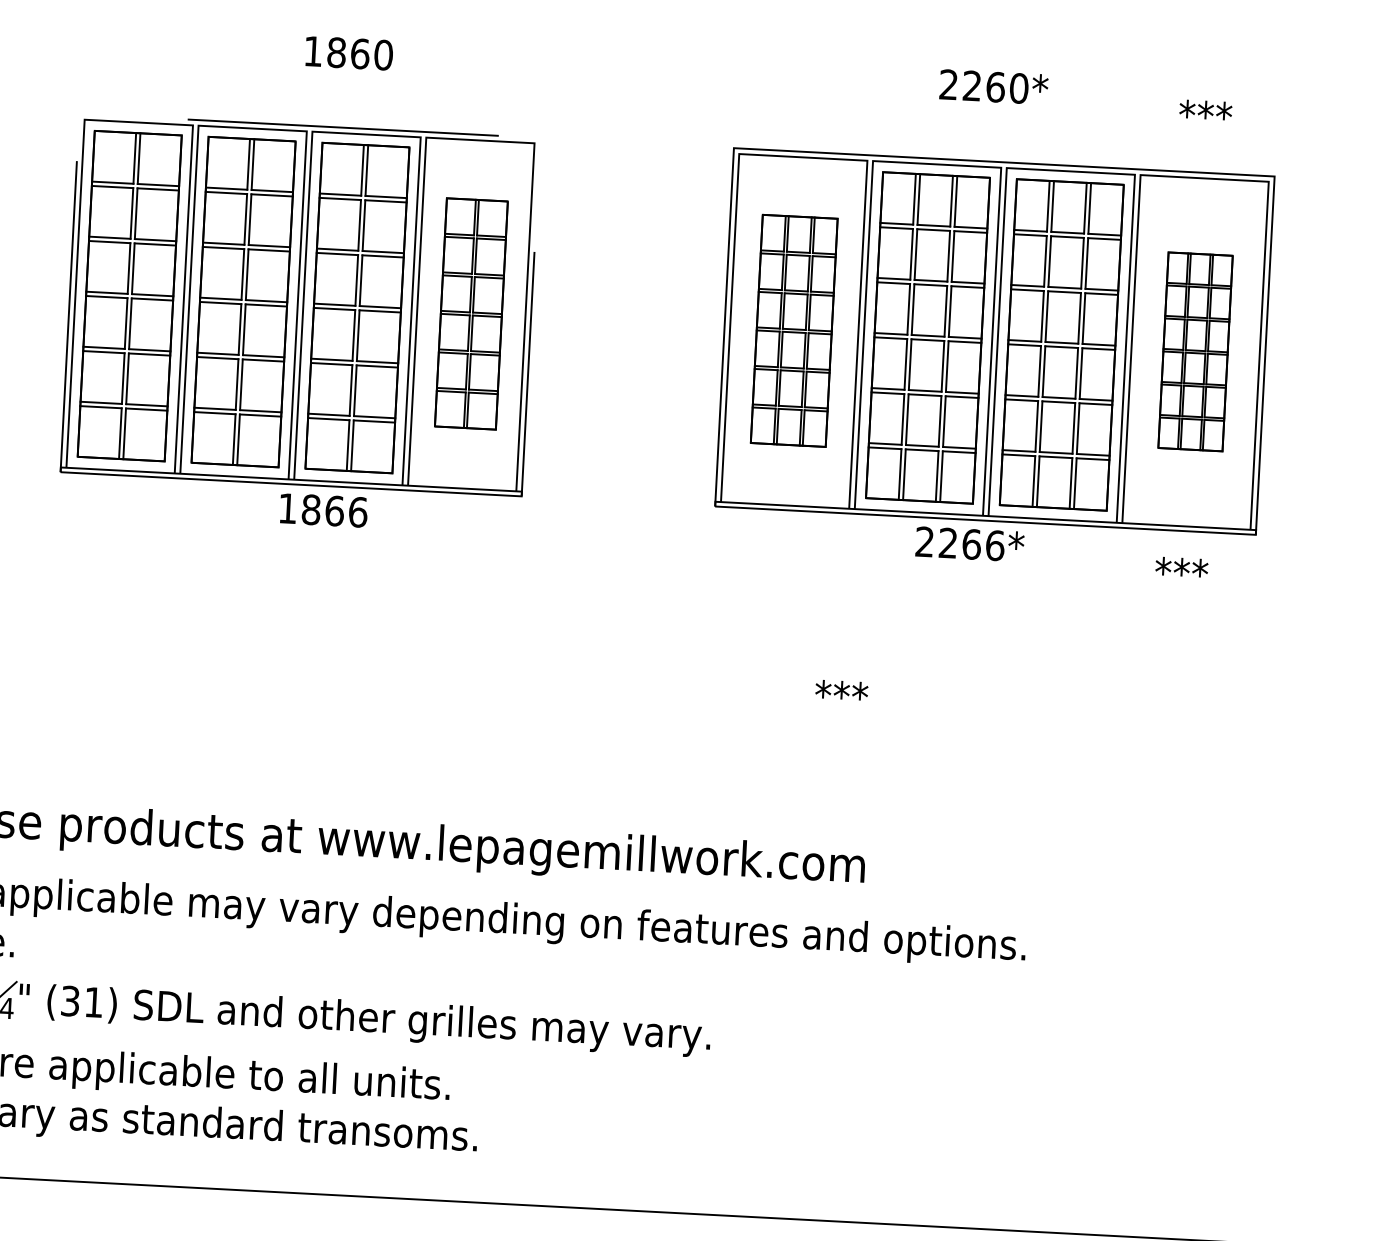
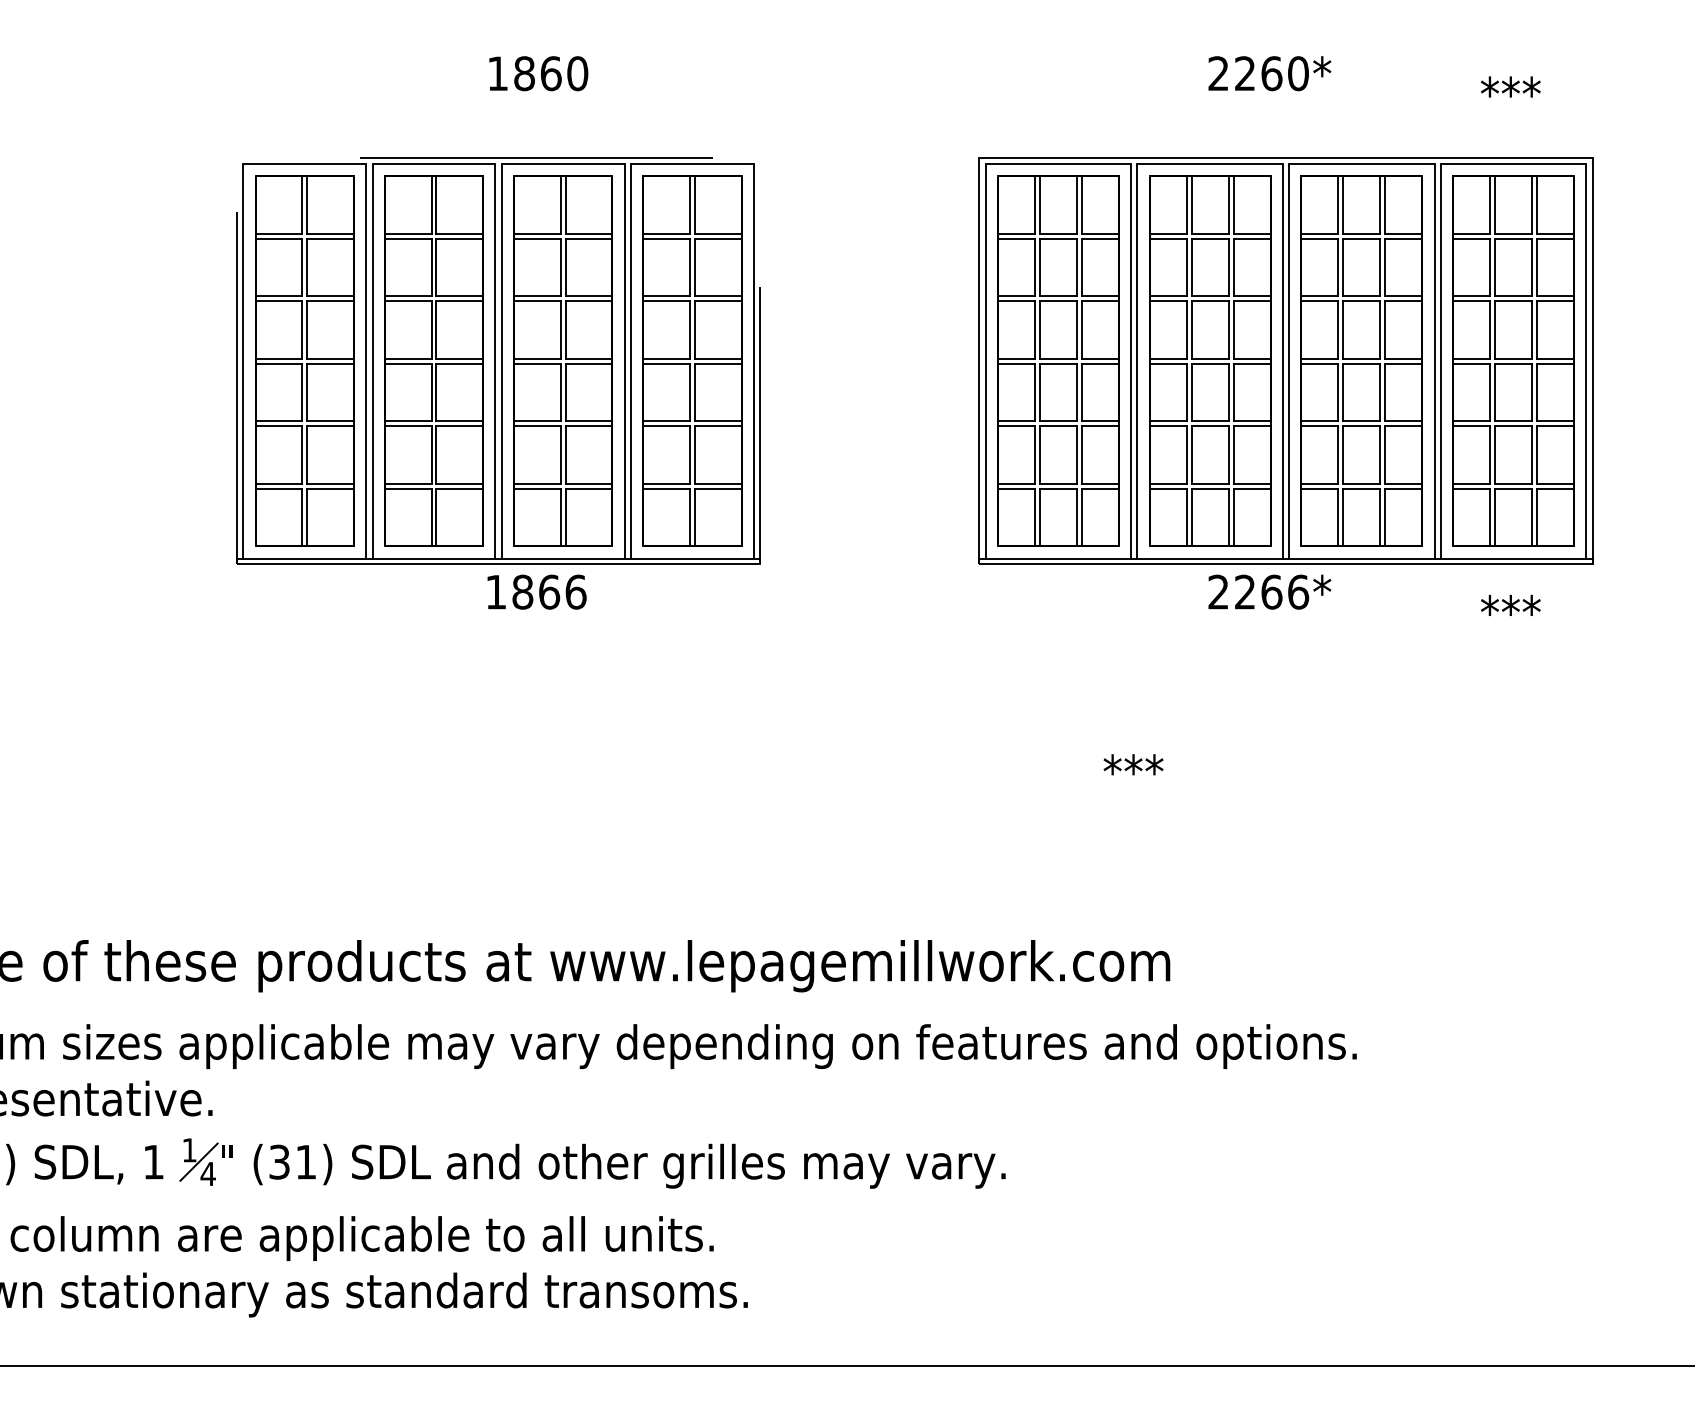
part: (471, 313) -> (692, 360), size x1.43
part: (794, 330) -> (1058, 360), size x1.43
part: (1195, 351) -> (1513, 360), size x1.67

